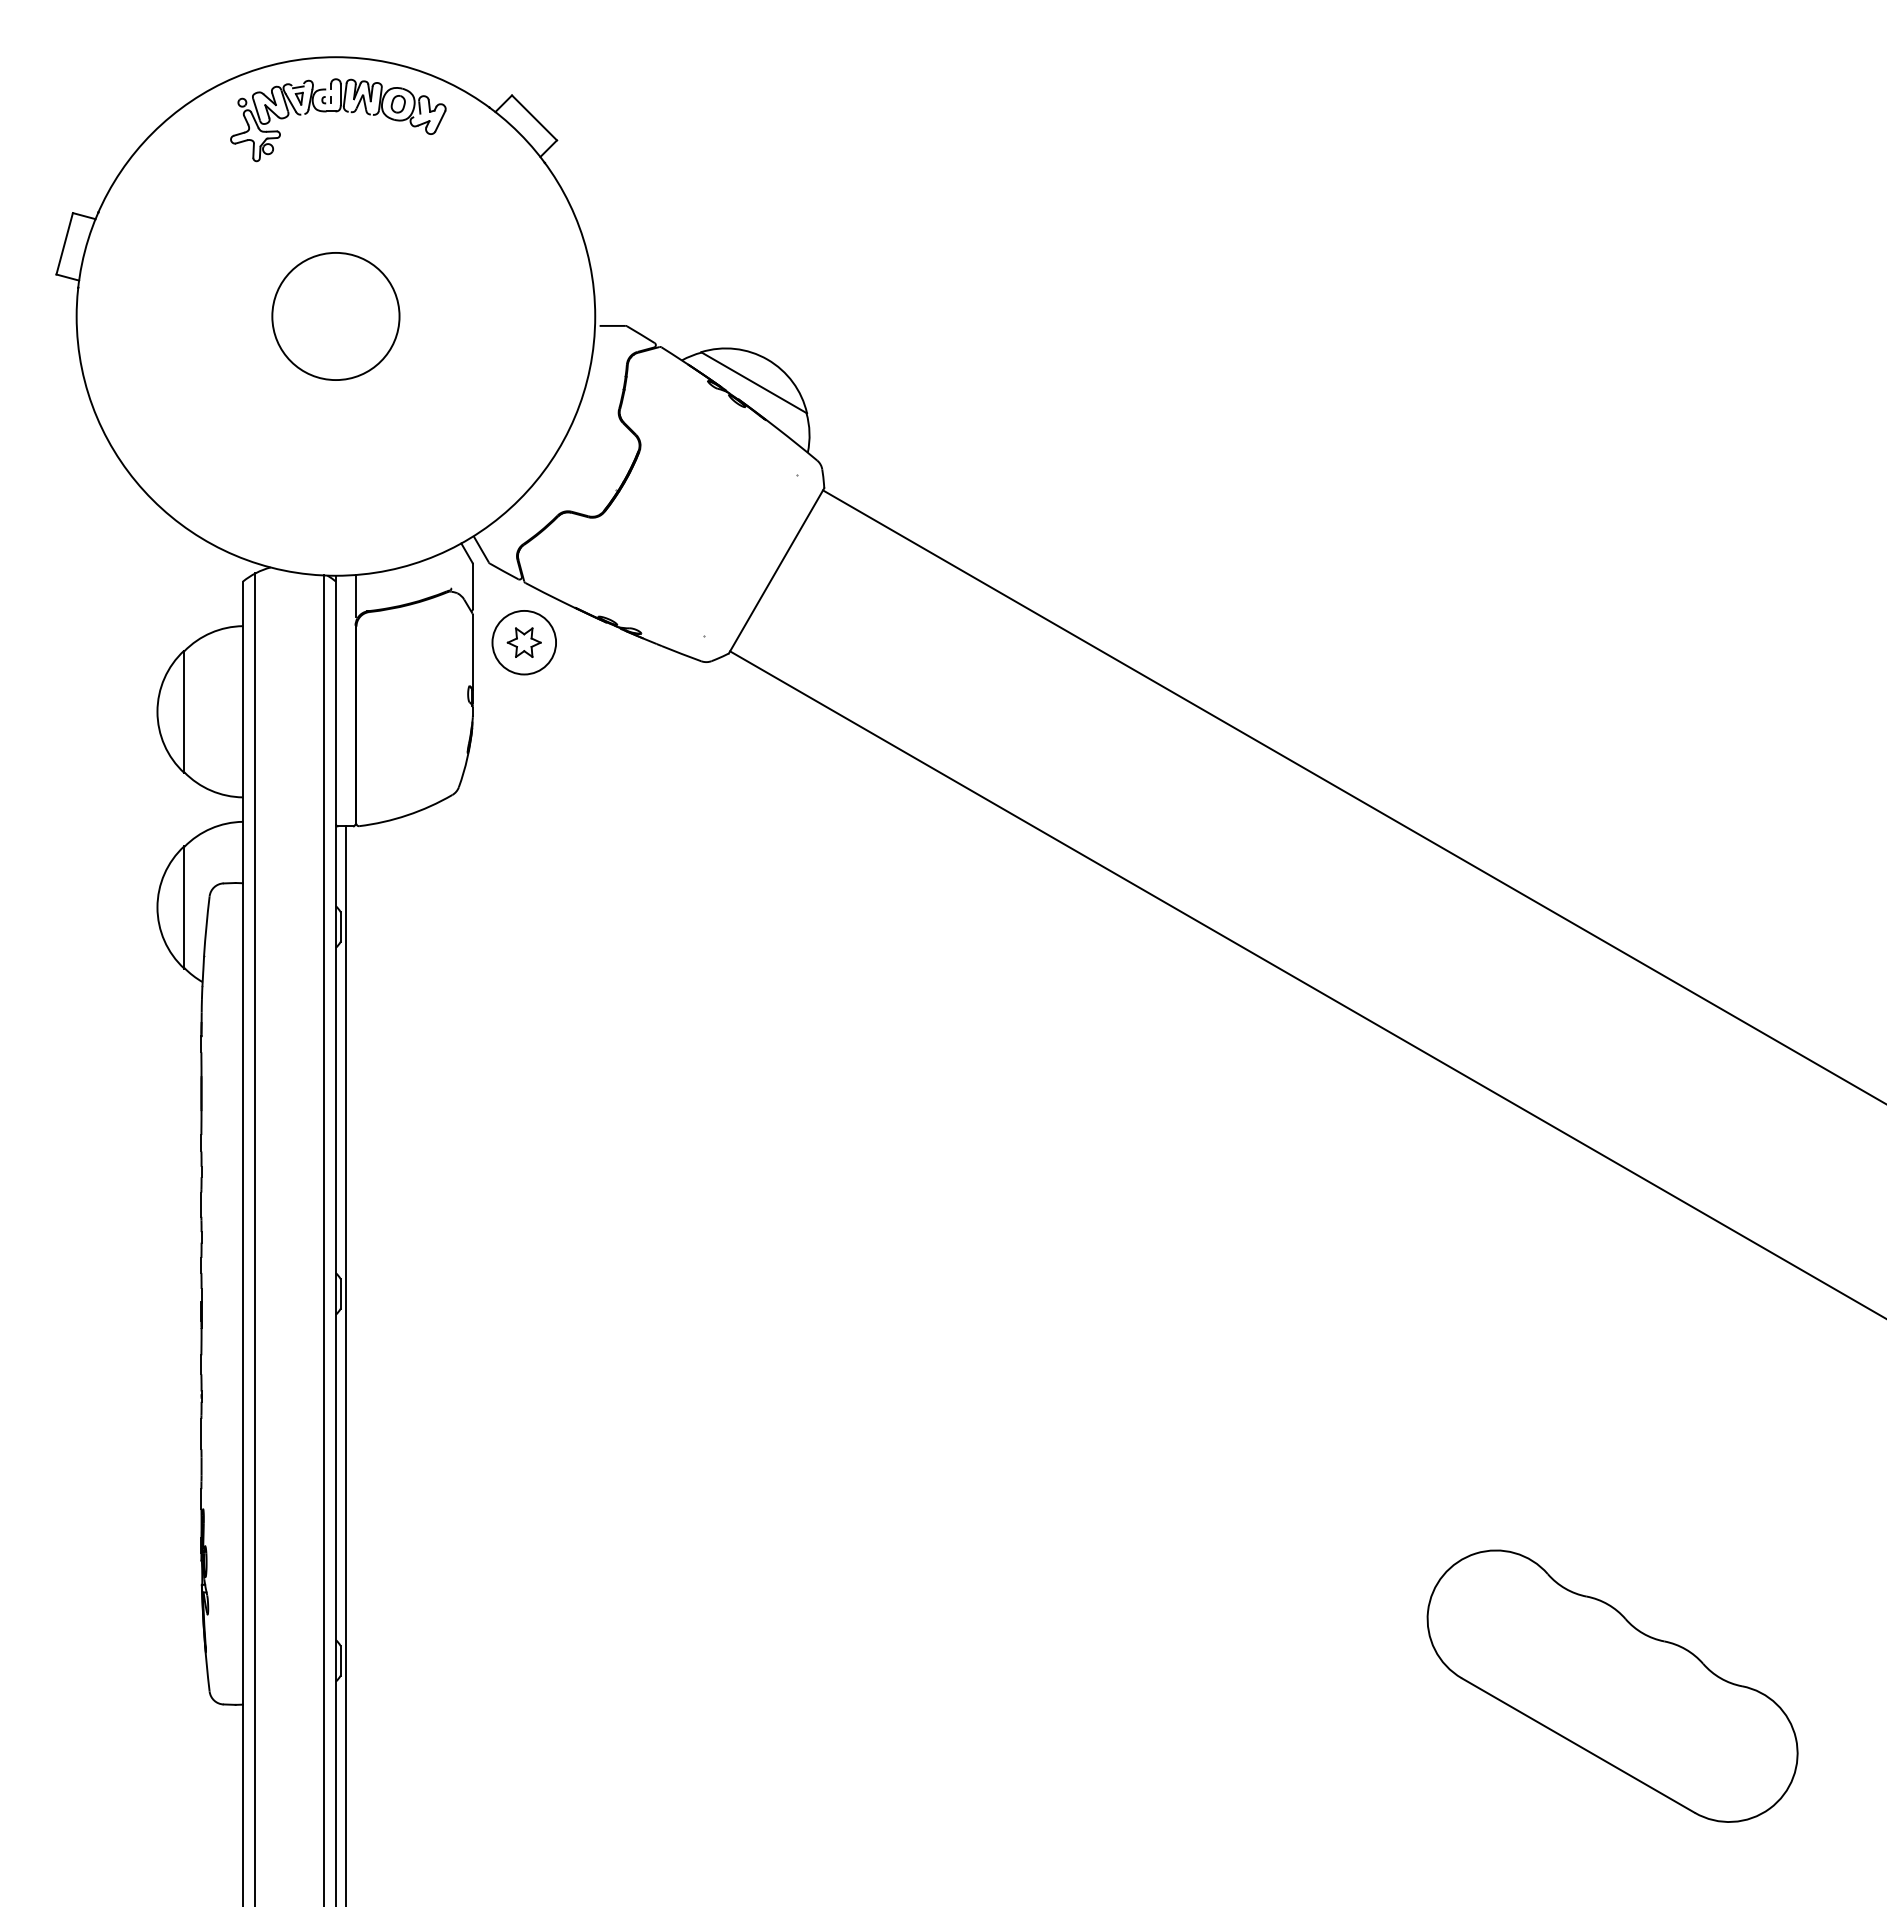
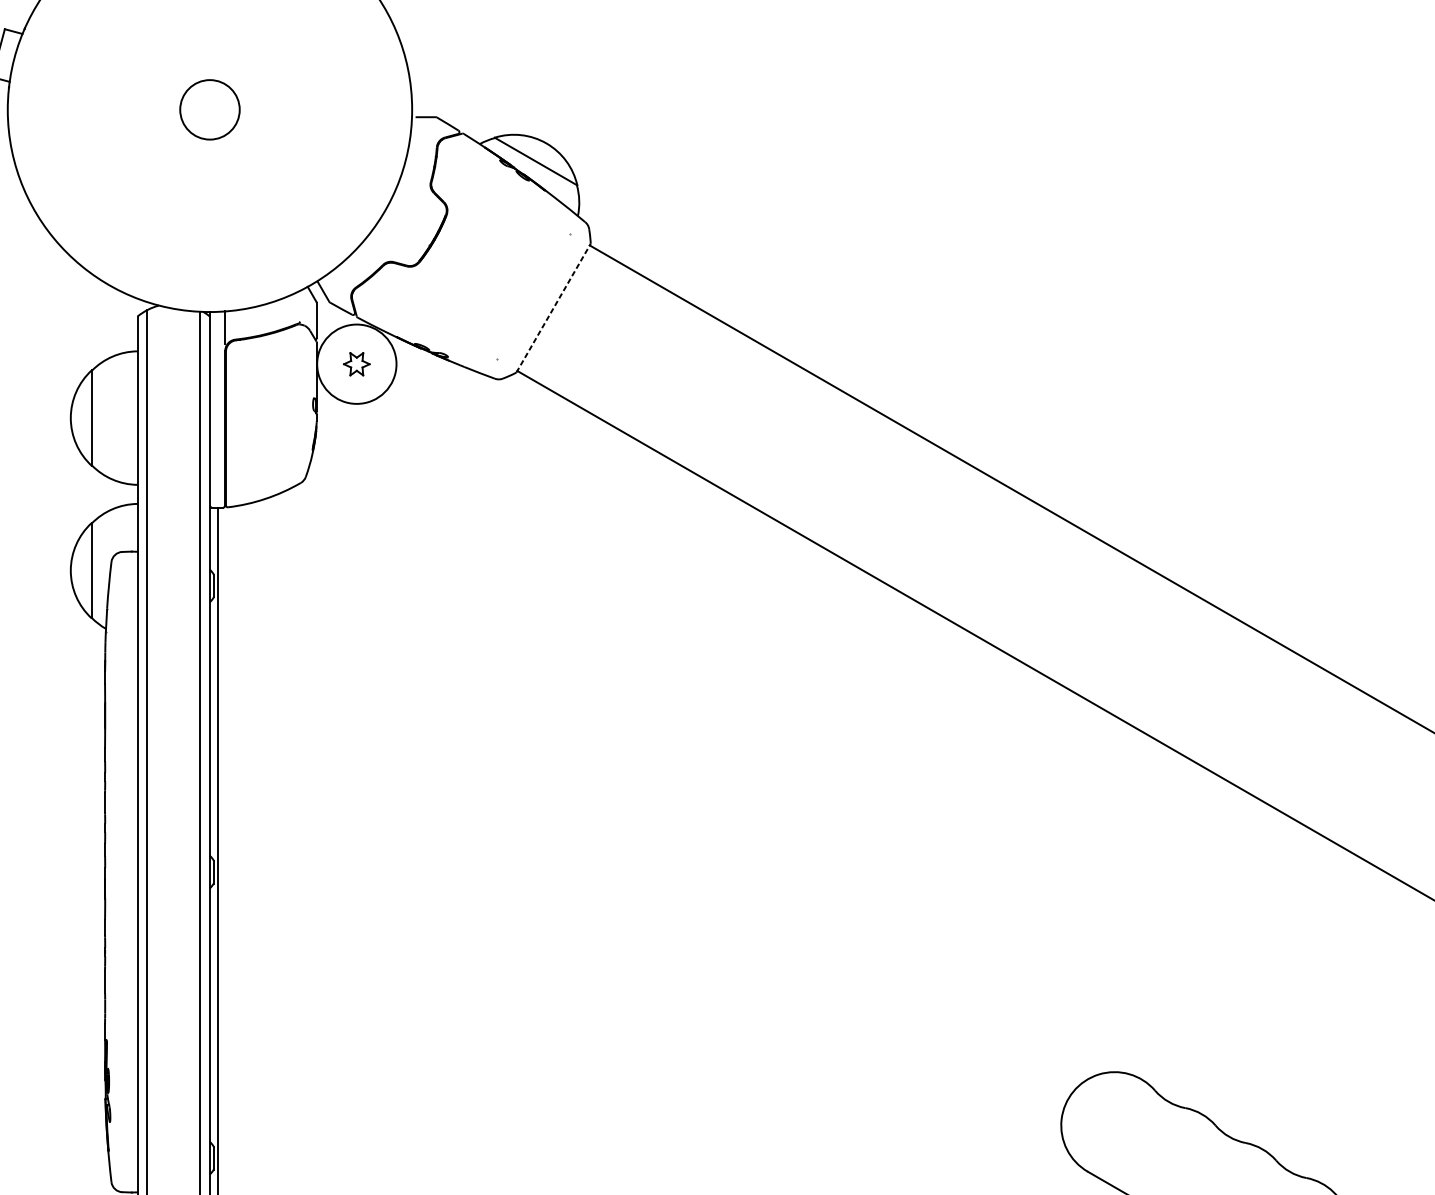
circle: (335, 316) -> (209, 109), size x0.6
line: (776, 570) -> (553, 307), solid -> dashed
circle: (524, 642) -> (357, 364), size x1.6

